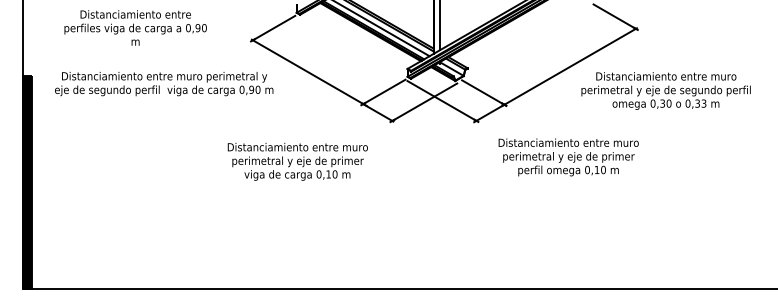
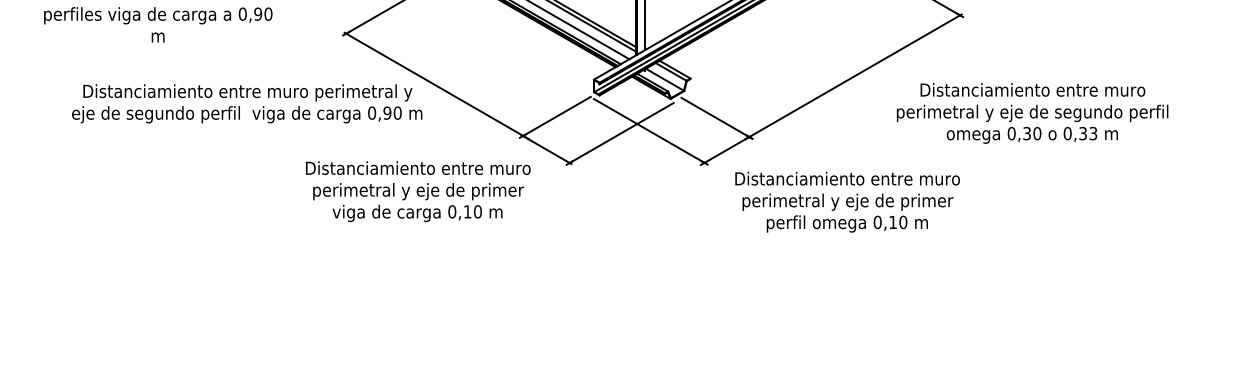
text: (164, 84) -> (247, 104), moved
text: (665, 90) -> (1031, 112), moved
text: (568, 157) -> (847, 202), moved
text: (297, 161) -> (417, 191), moved

